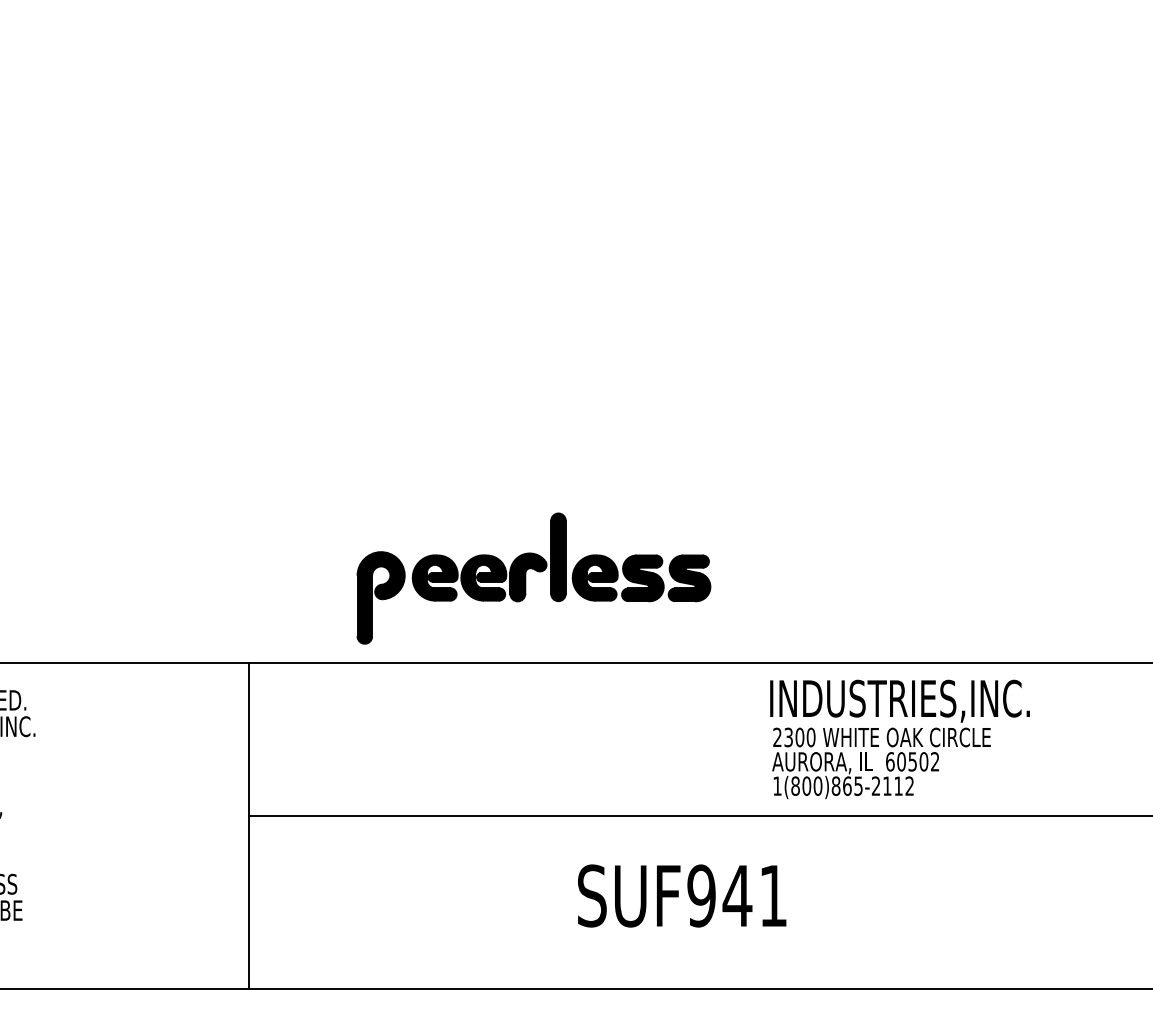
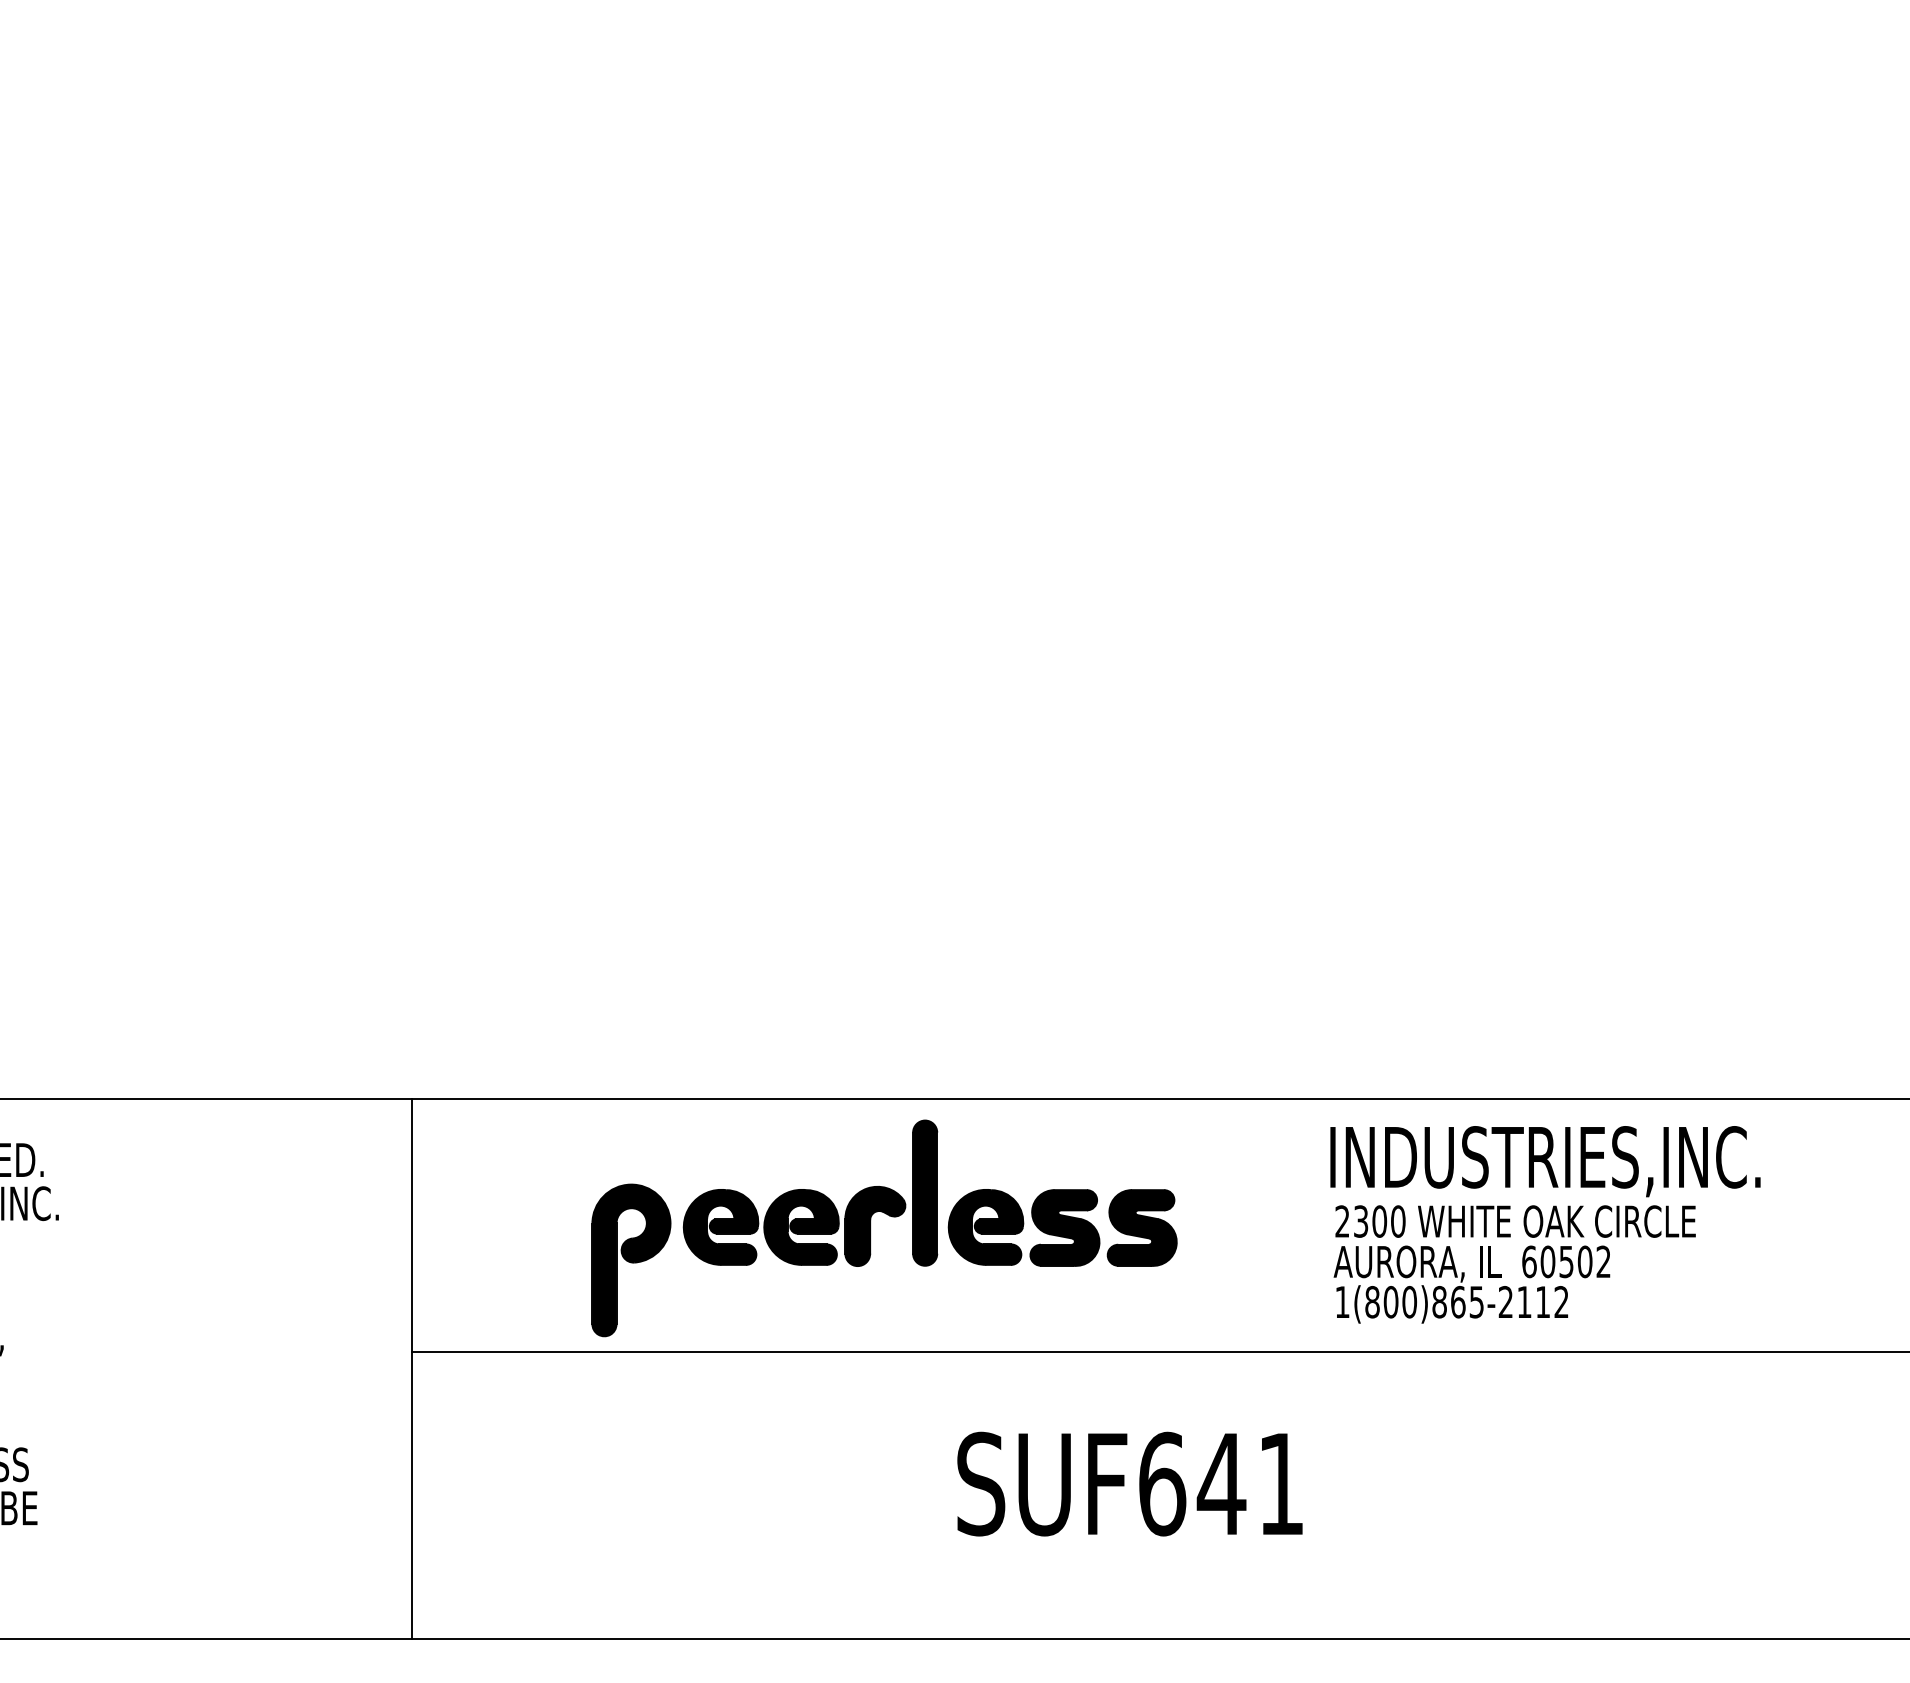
part: (526, 578) -> (872, 1228), moved
text: (899, 739) -> (1544, 1224), moved
text: (701, 895) -> (1162, 1483), SUF941 -> SUF641

